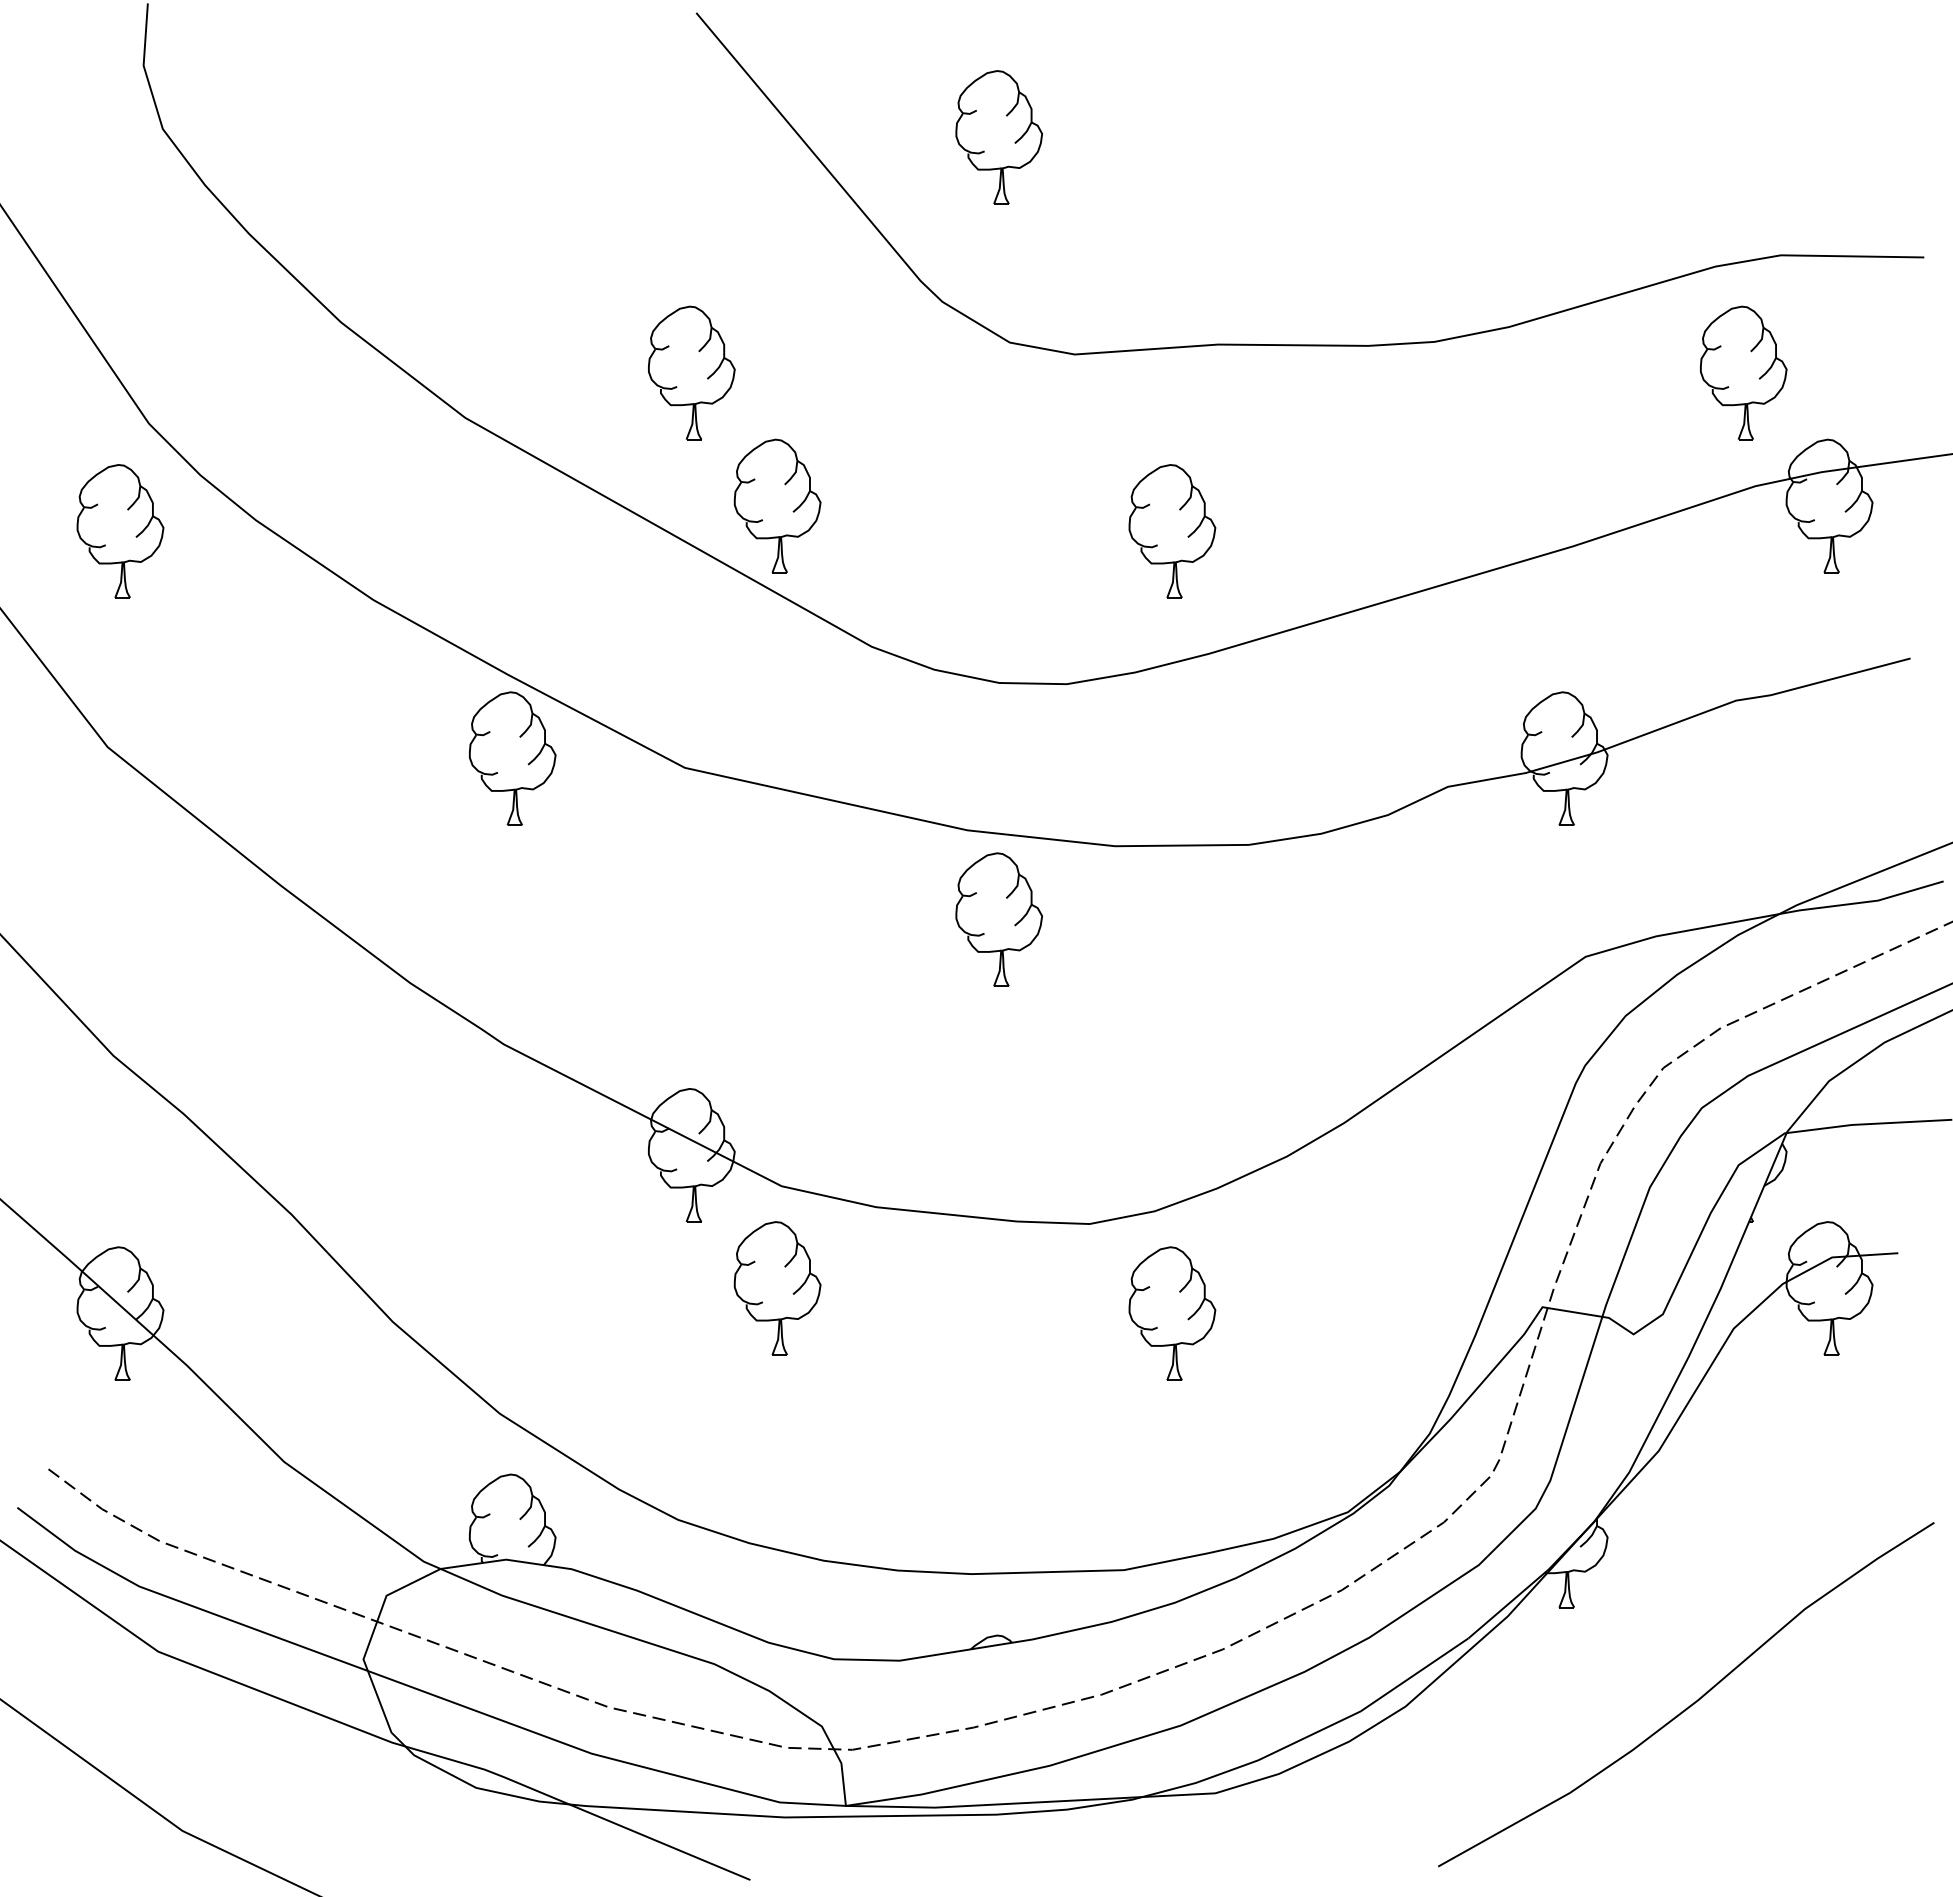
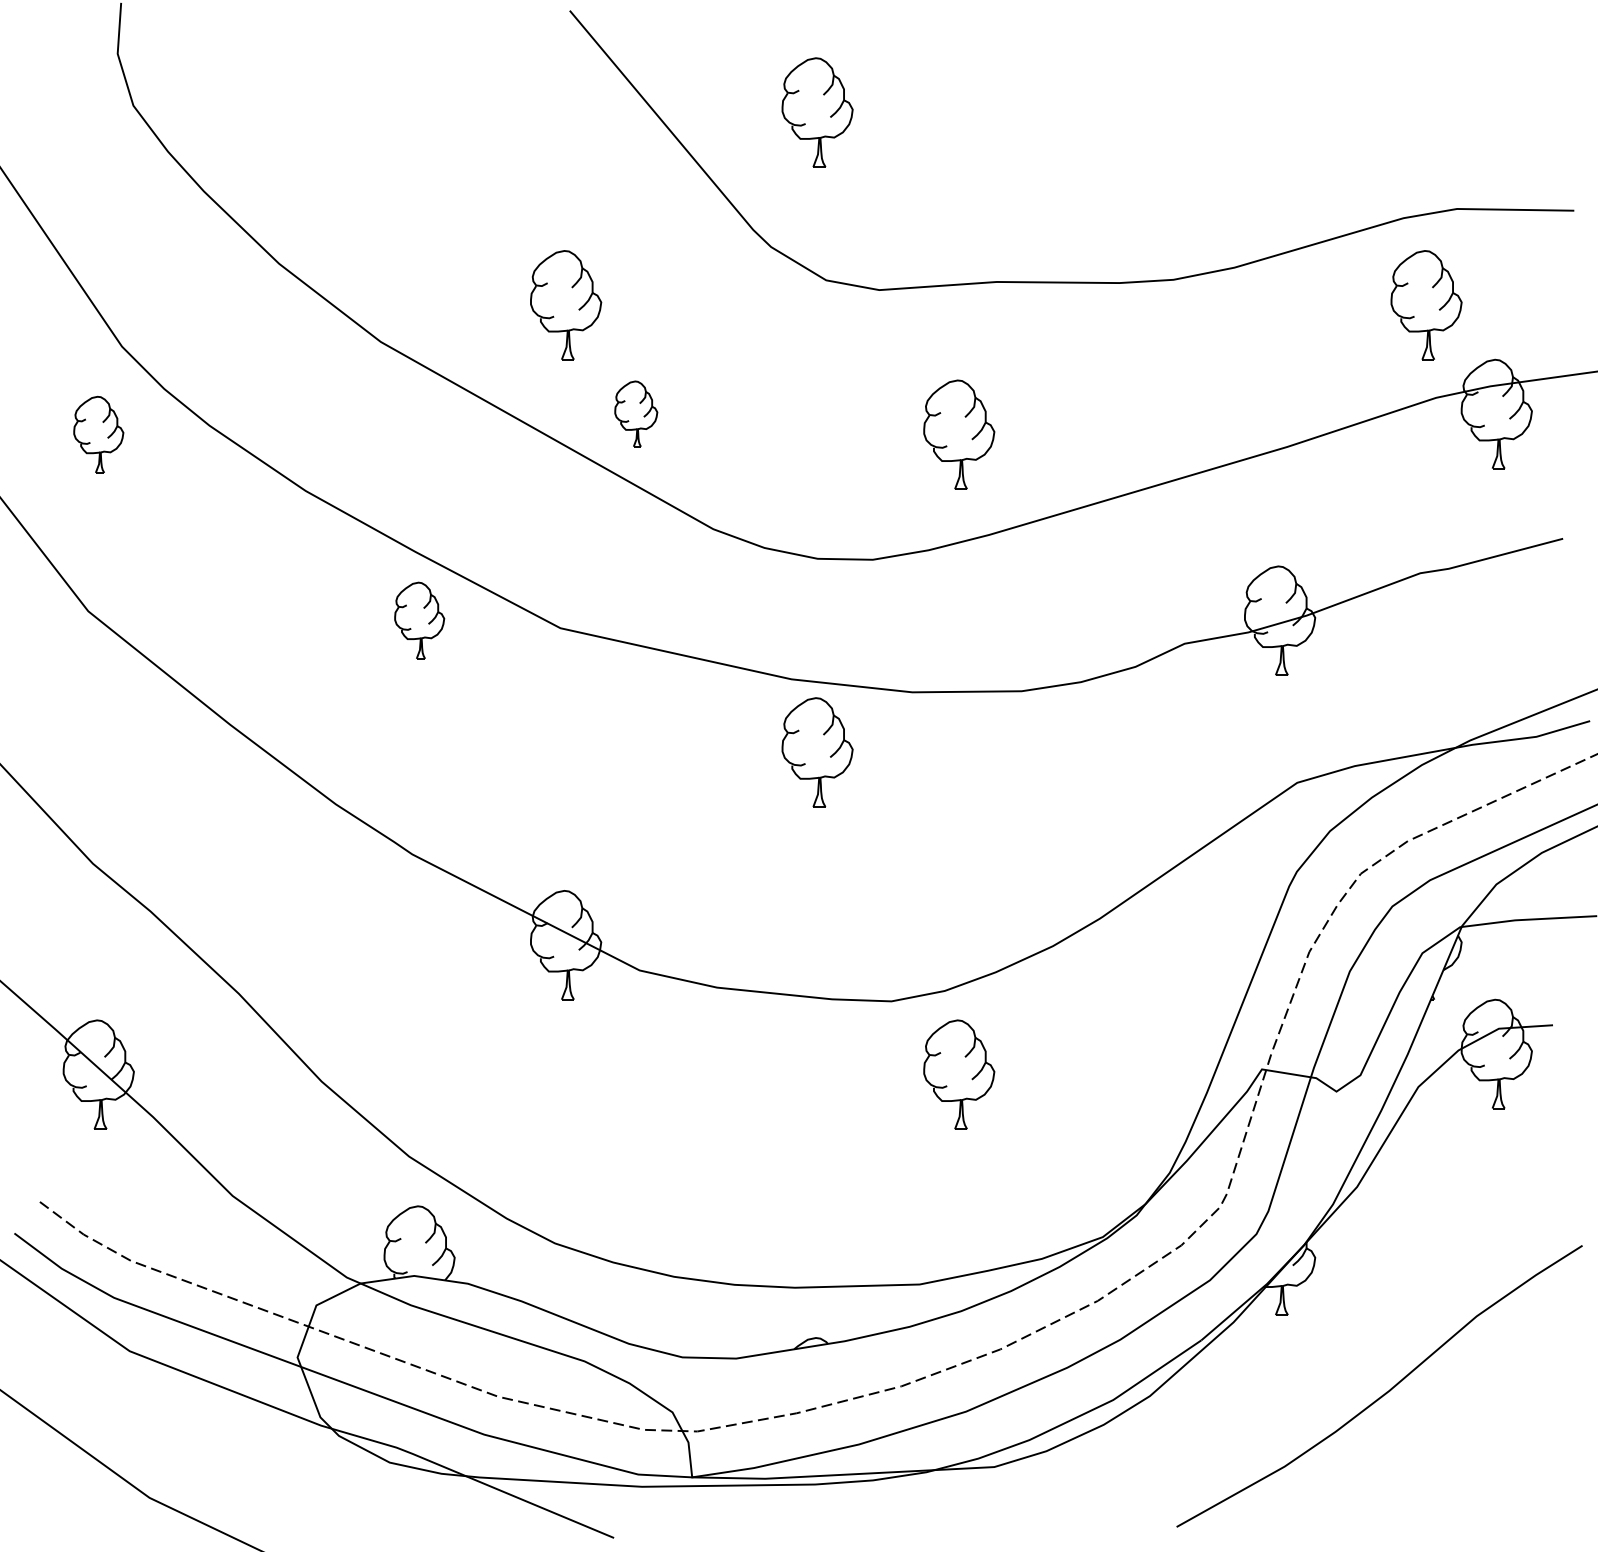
part: (777, 505) -> (636, 413), size x0.6
part: (120, 531) -> (98, 434), size x0.7
part: (512, 758) -> (419, 620), size x0.7
part: (777, 1288) -> (636, 1054), removed

